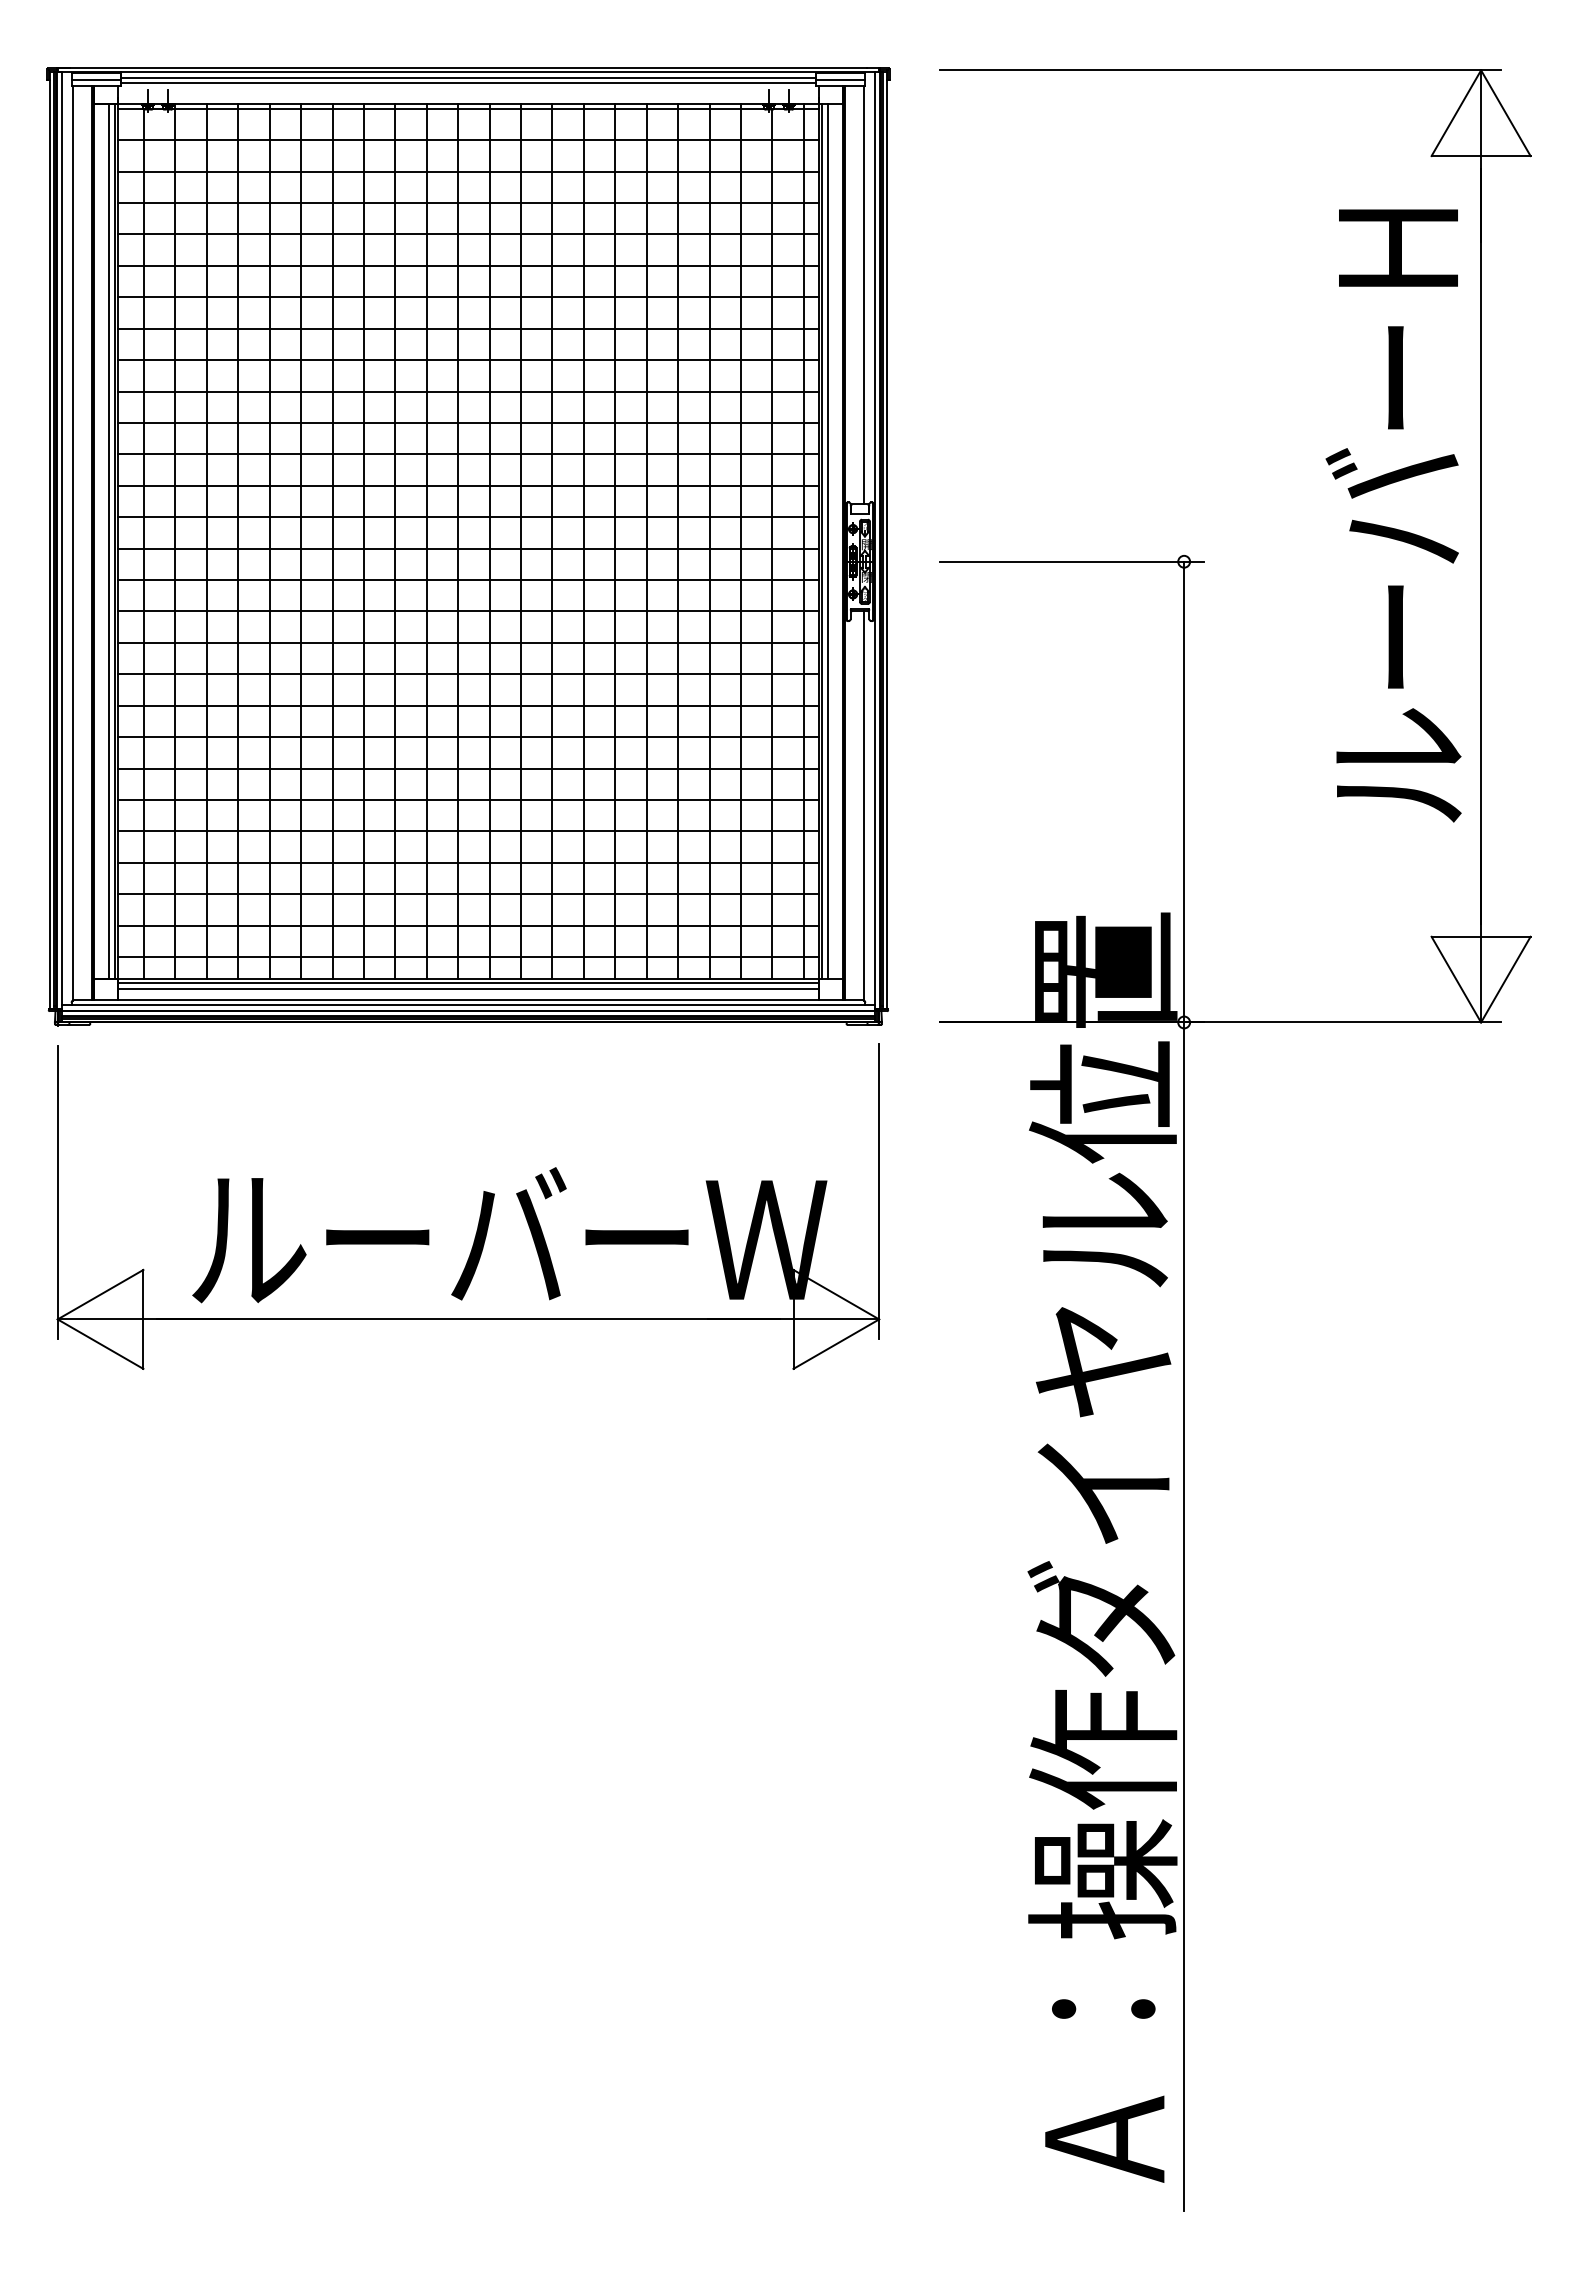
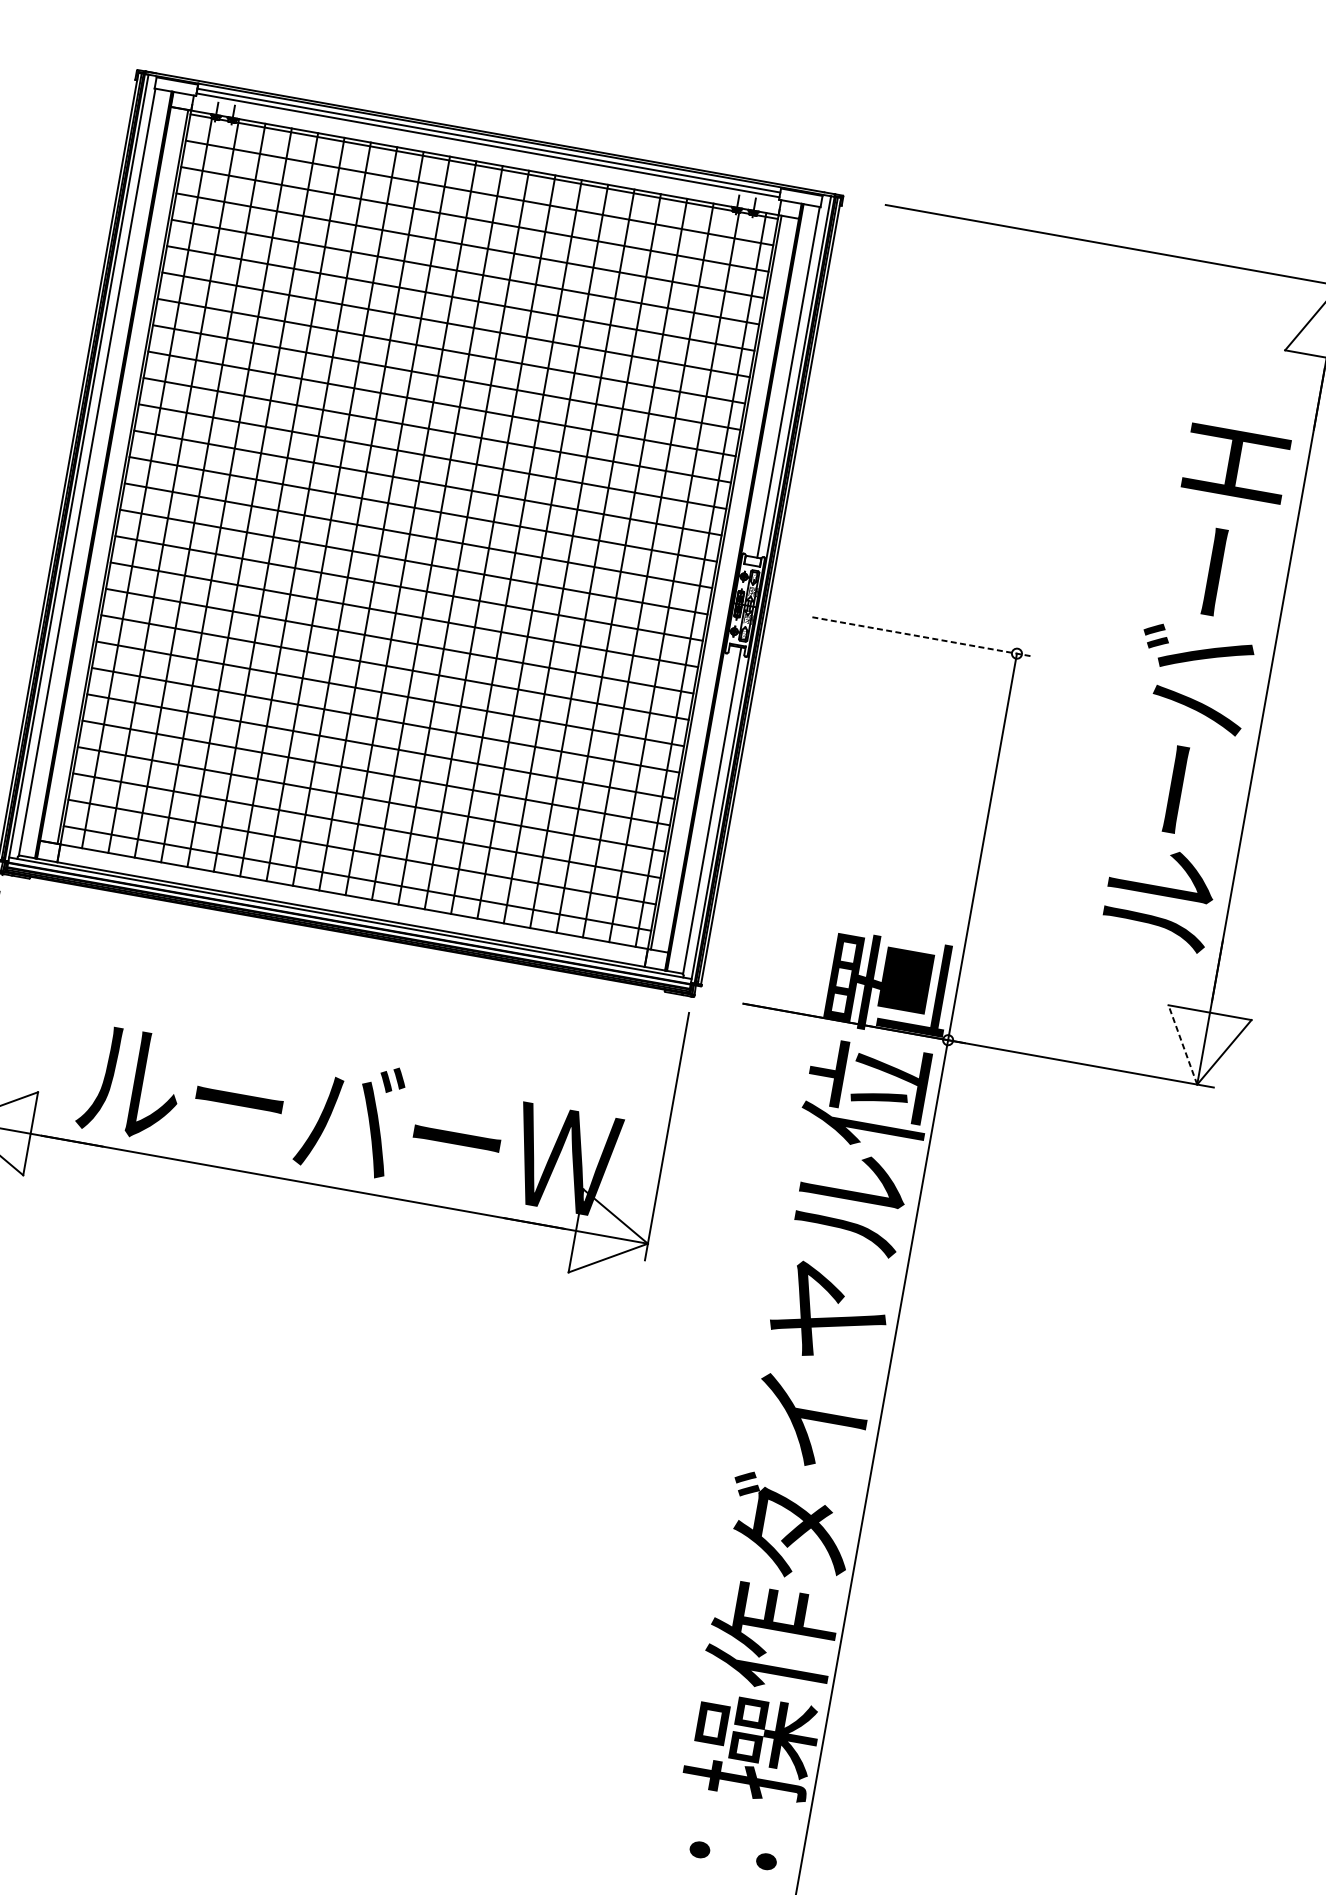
line: (96, 80) -> (176, 87), removed
line: (840, 80) -> (800, 198), removed
text: (1393, 515) -> (1192, 687), moved
line: (108, 541) -> (117, 475), removed
line: (828, 541) -> (721, 583), removed
line: (1072, 561) -> (923, 636), solid -> dashed
line: (1456, 979) -> (1183, 1044), solid -> dashed
line: (468, 982) -> (353, 899), removed
line: (468, 988) -> (352, 904), removed

